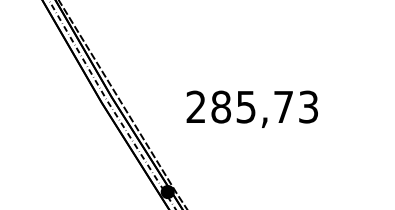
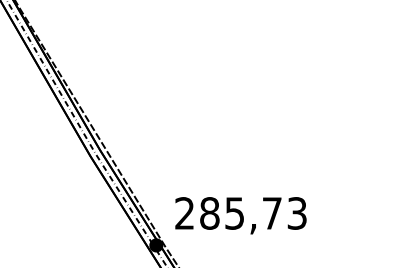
text: (251, 109) -> (240, 215), moved

